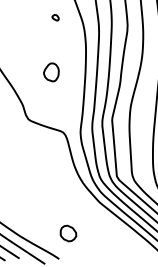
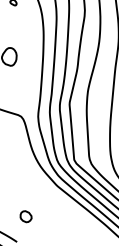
part: (67, 233) -> (25, 216), size x0.71

